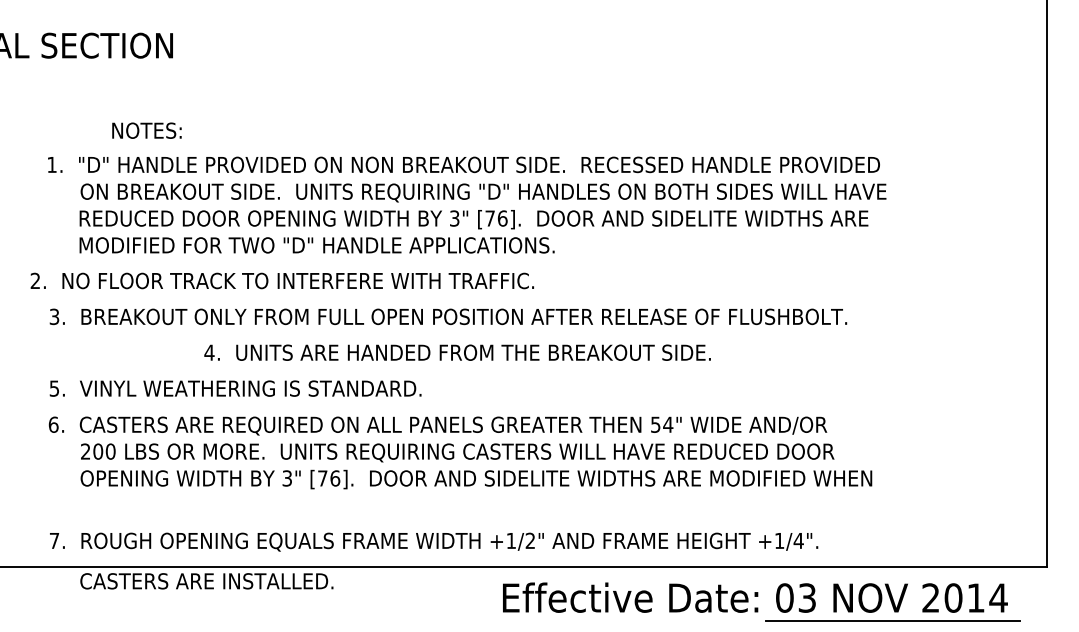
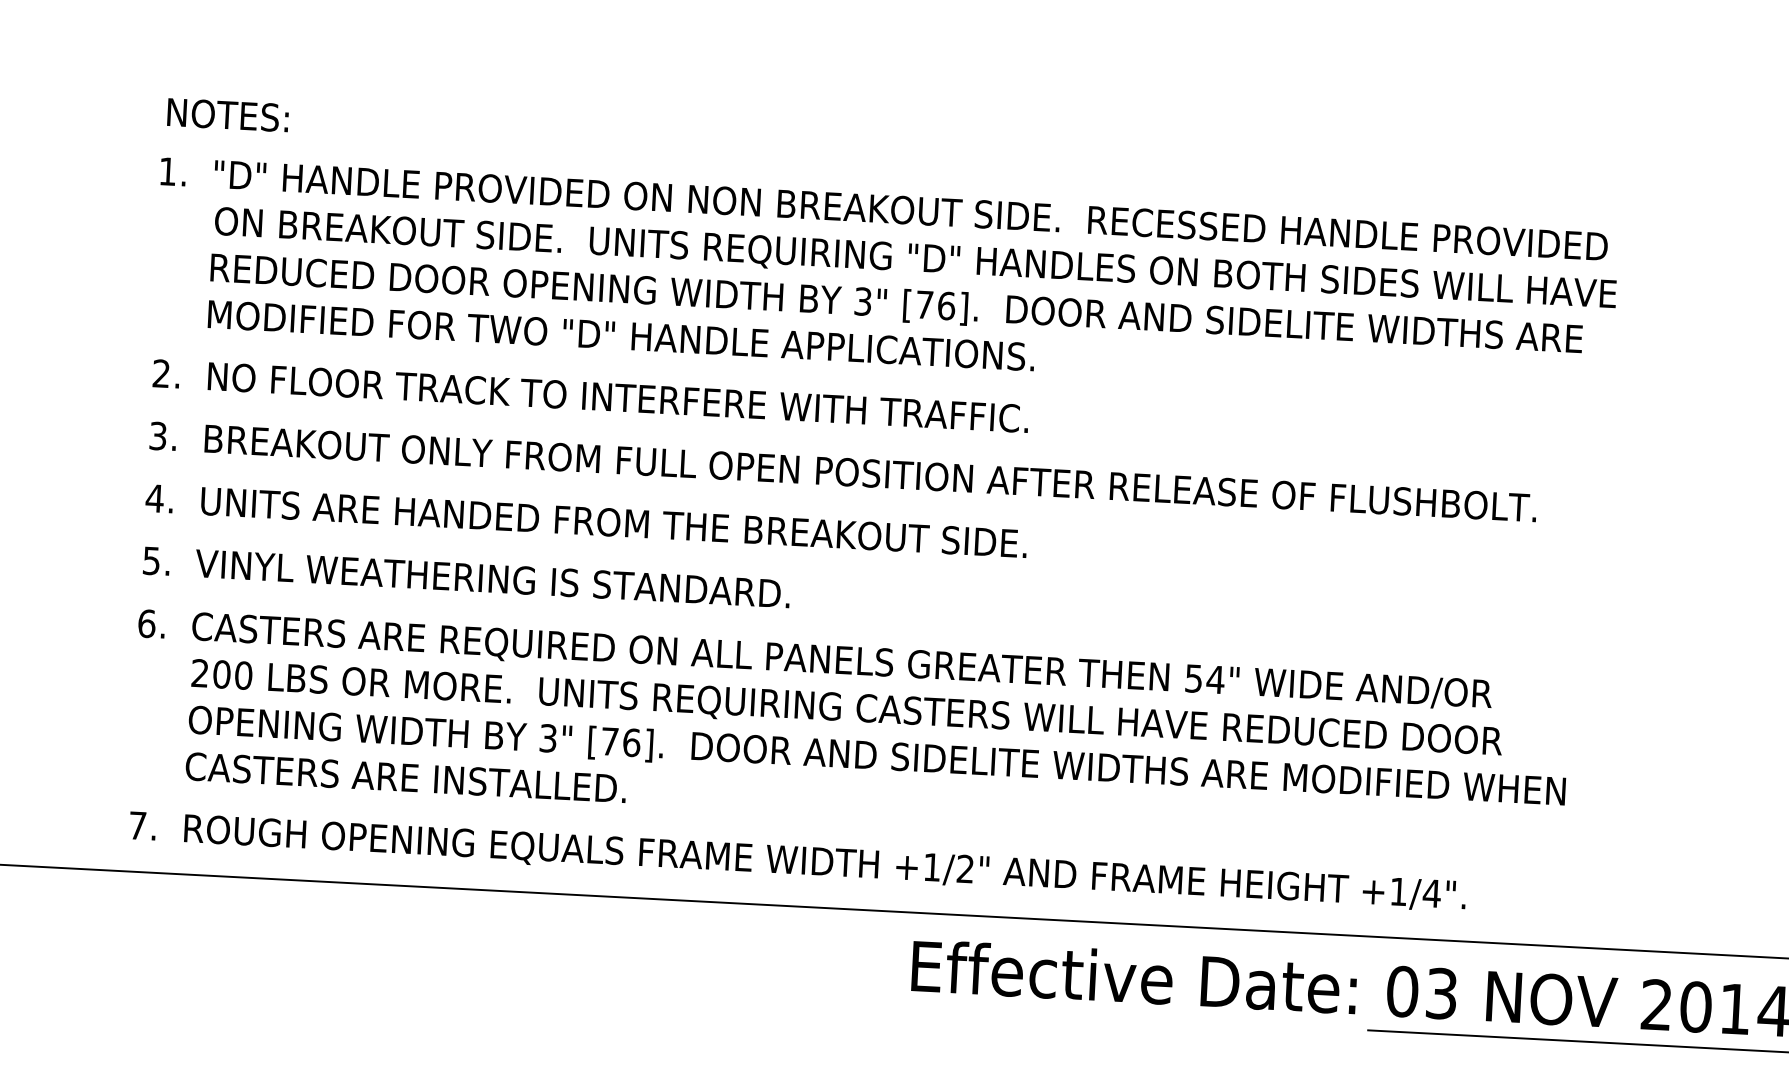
text: (146, 130) -> (227, 114), moved
text: (281, 280) -> (589, 395), moved
text: (457, 352) -> (586, 520), moved
text: (206, 581) -> (405, 778), moved

